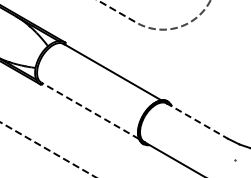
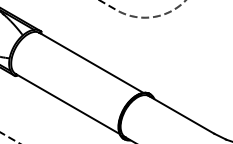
line: (89, 110) -> (66, 103), dashed -> solid
line: (197, 120) -> (181, 114), dashed -> solid

